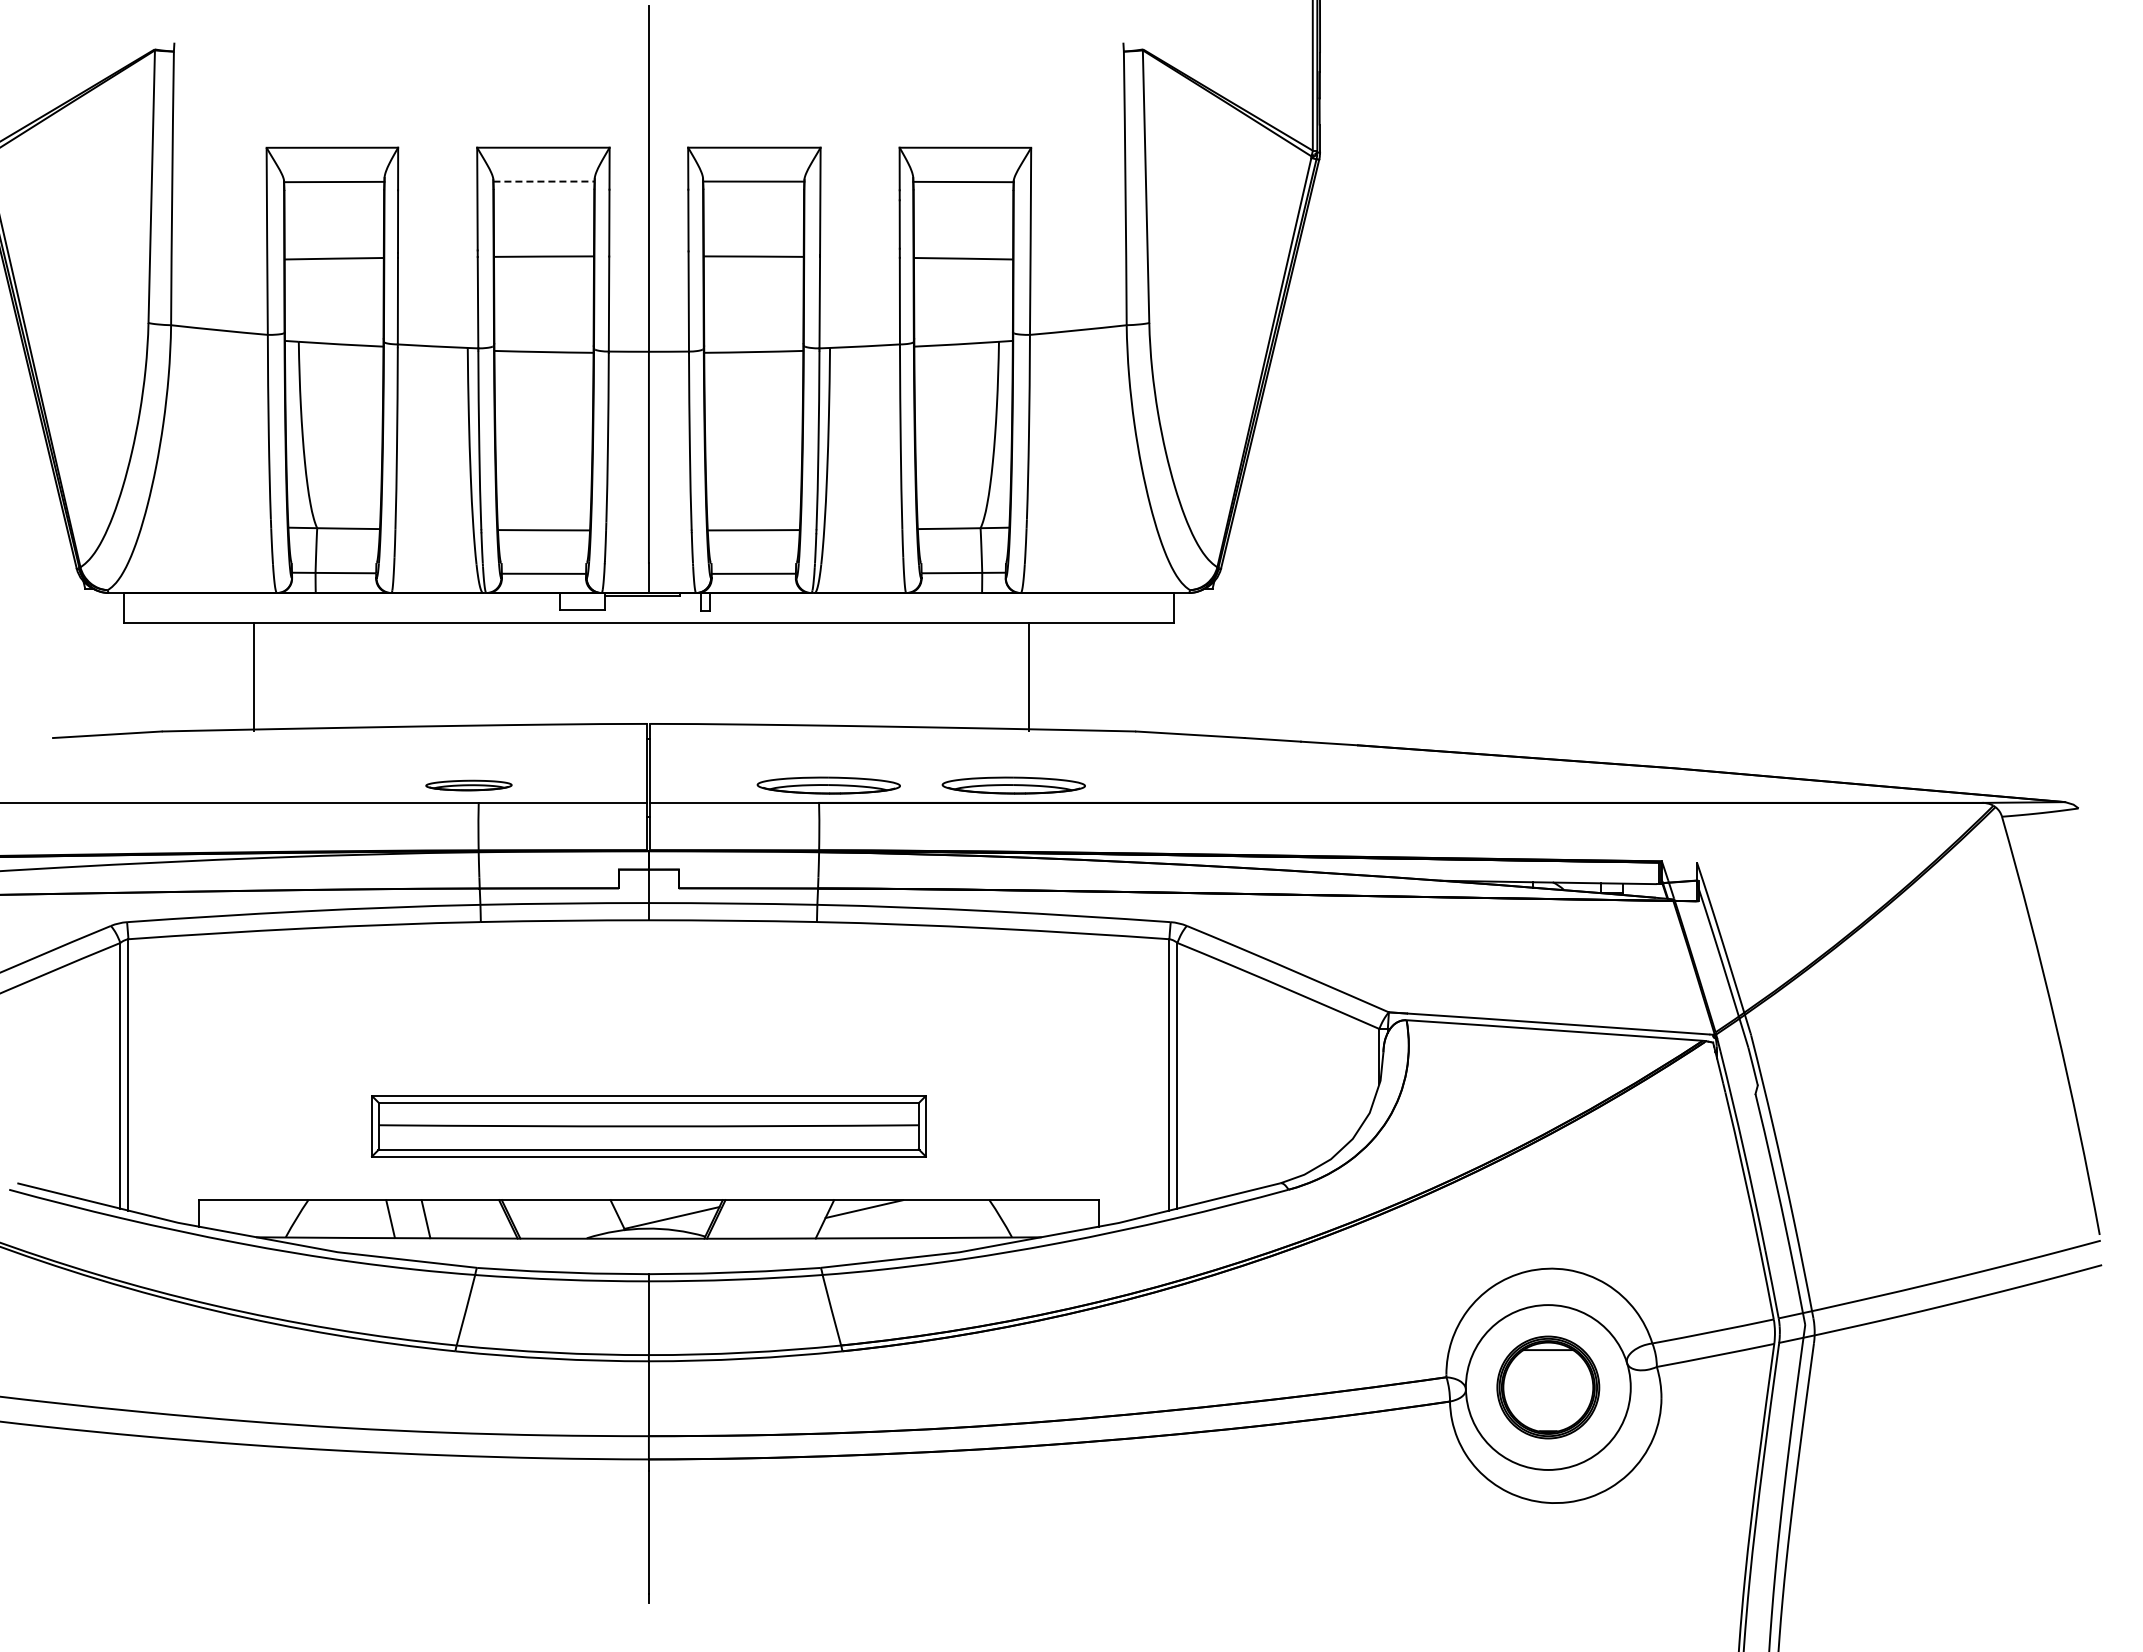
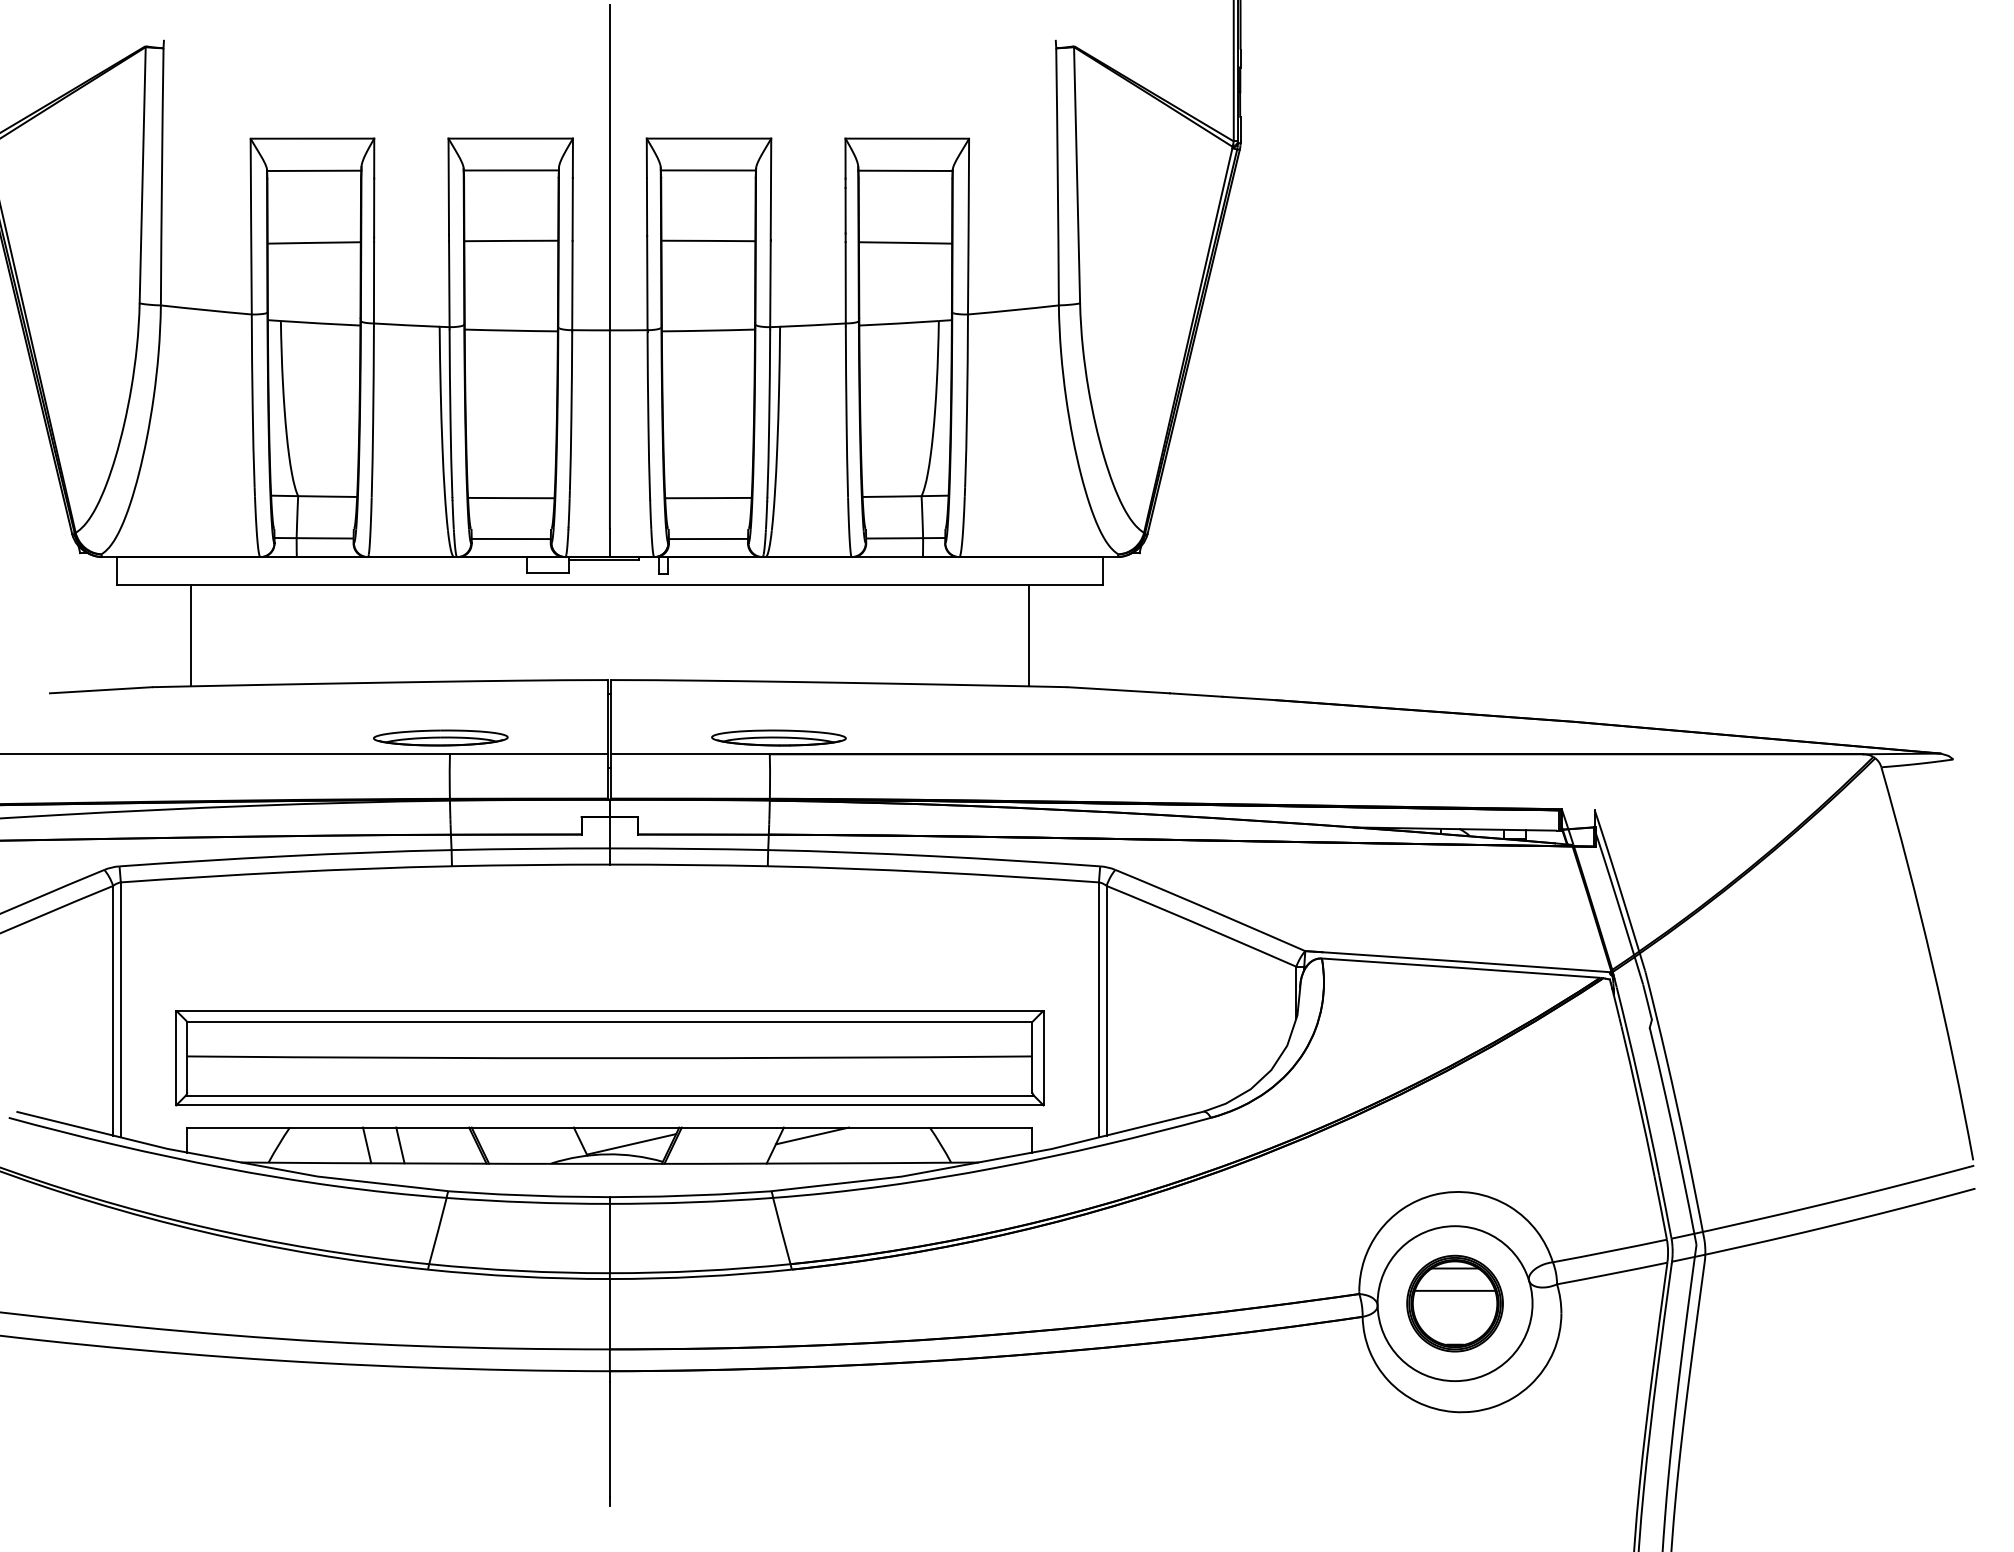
line: (544, 181) -> (511, 170), dashed -> solid
line: (253, 676) -> (190, 635), moved
line: (1028, 676) -> (1028, 635), moved
part: (468, 785) -> (440, 737), size x1.67
part: (1013, 785) -> (952, 737), removed
part: (648, 1126) -> (609, 1058), size x1.67
line: (1548, 1373) -> (1455, 1290), added

